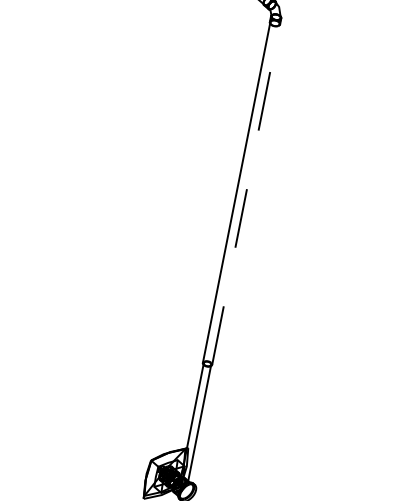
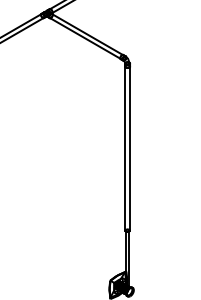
line: (246, 189) -> (129, 146), dashed -> solid

